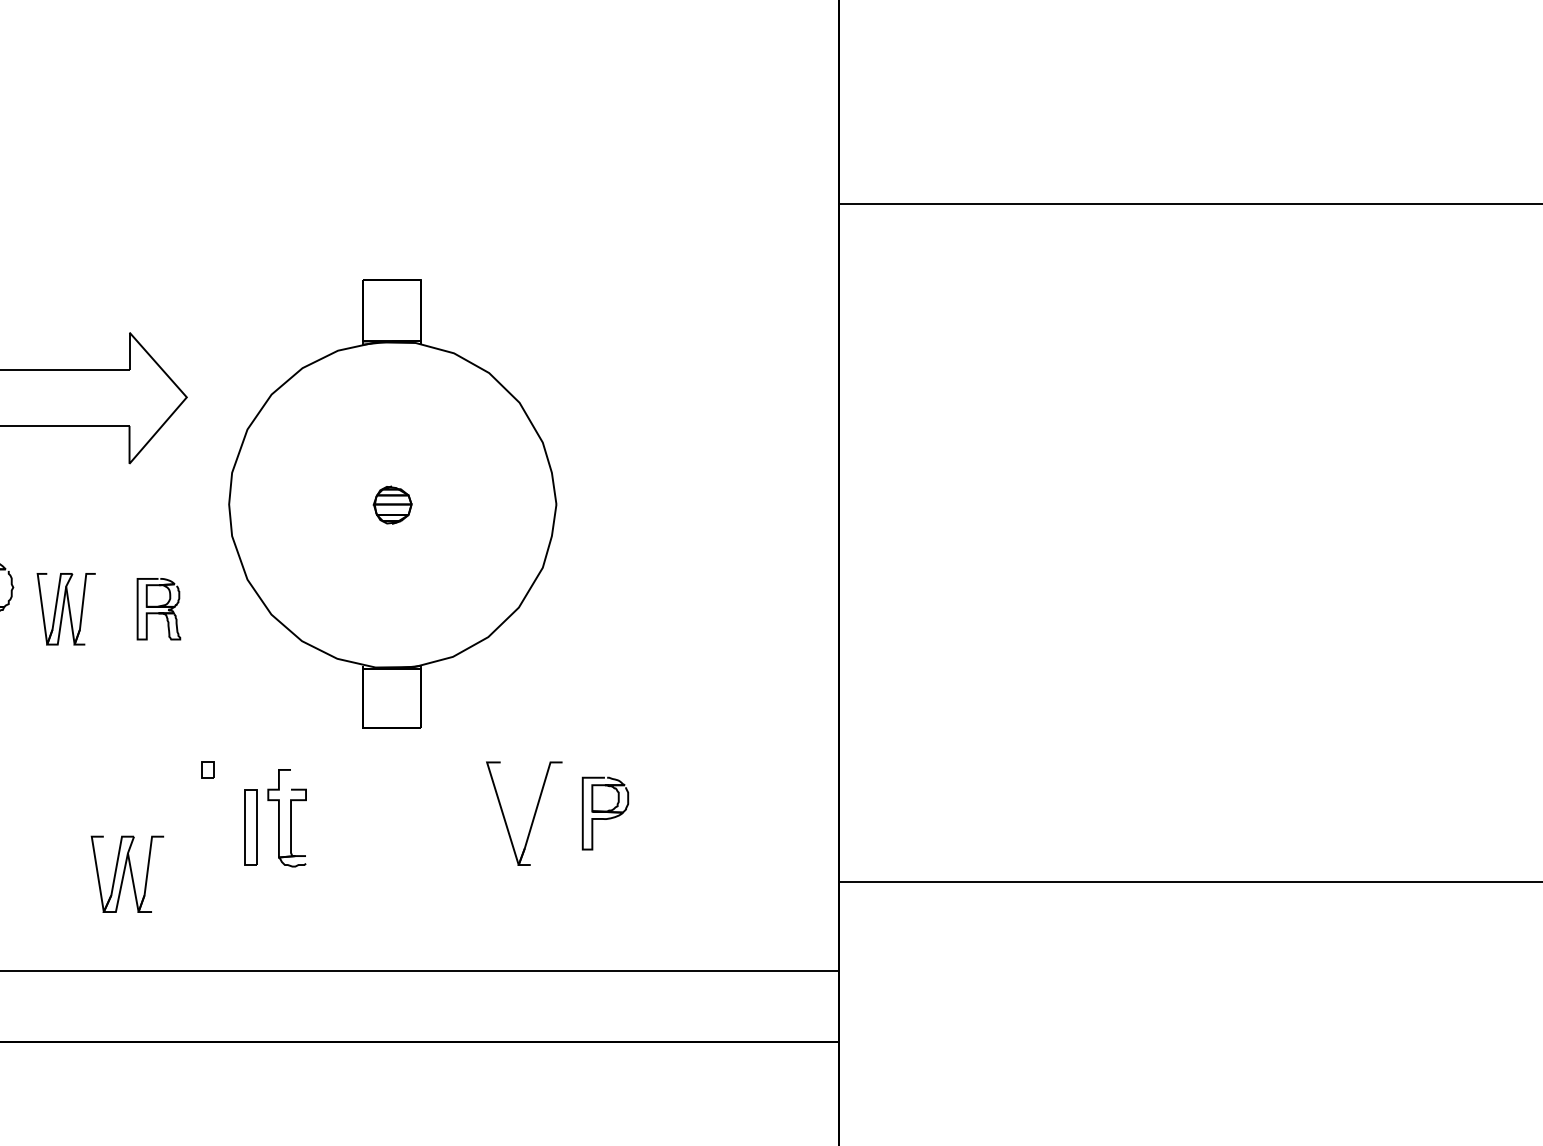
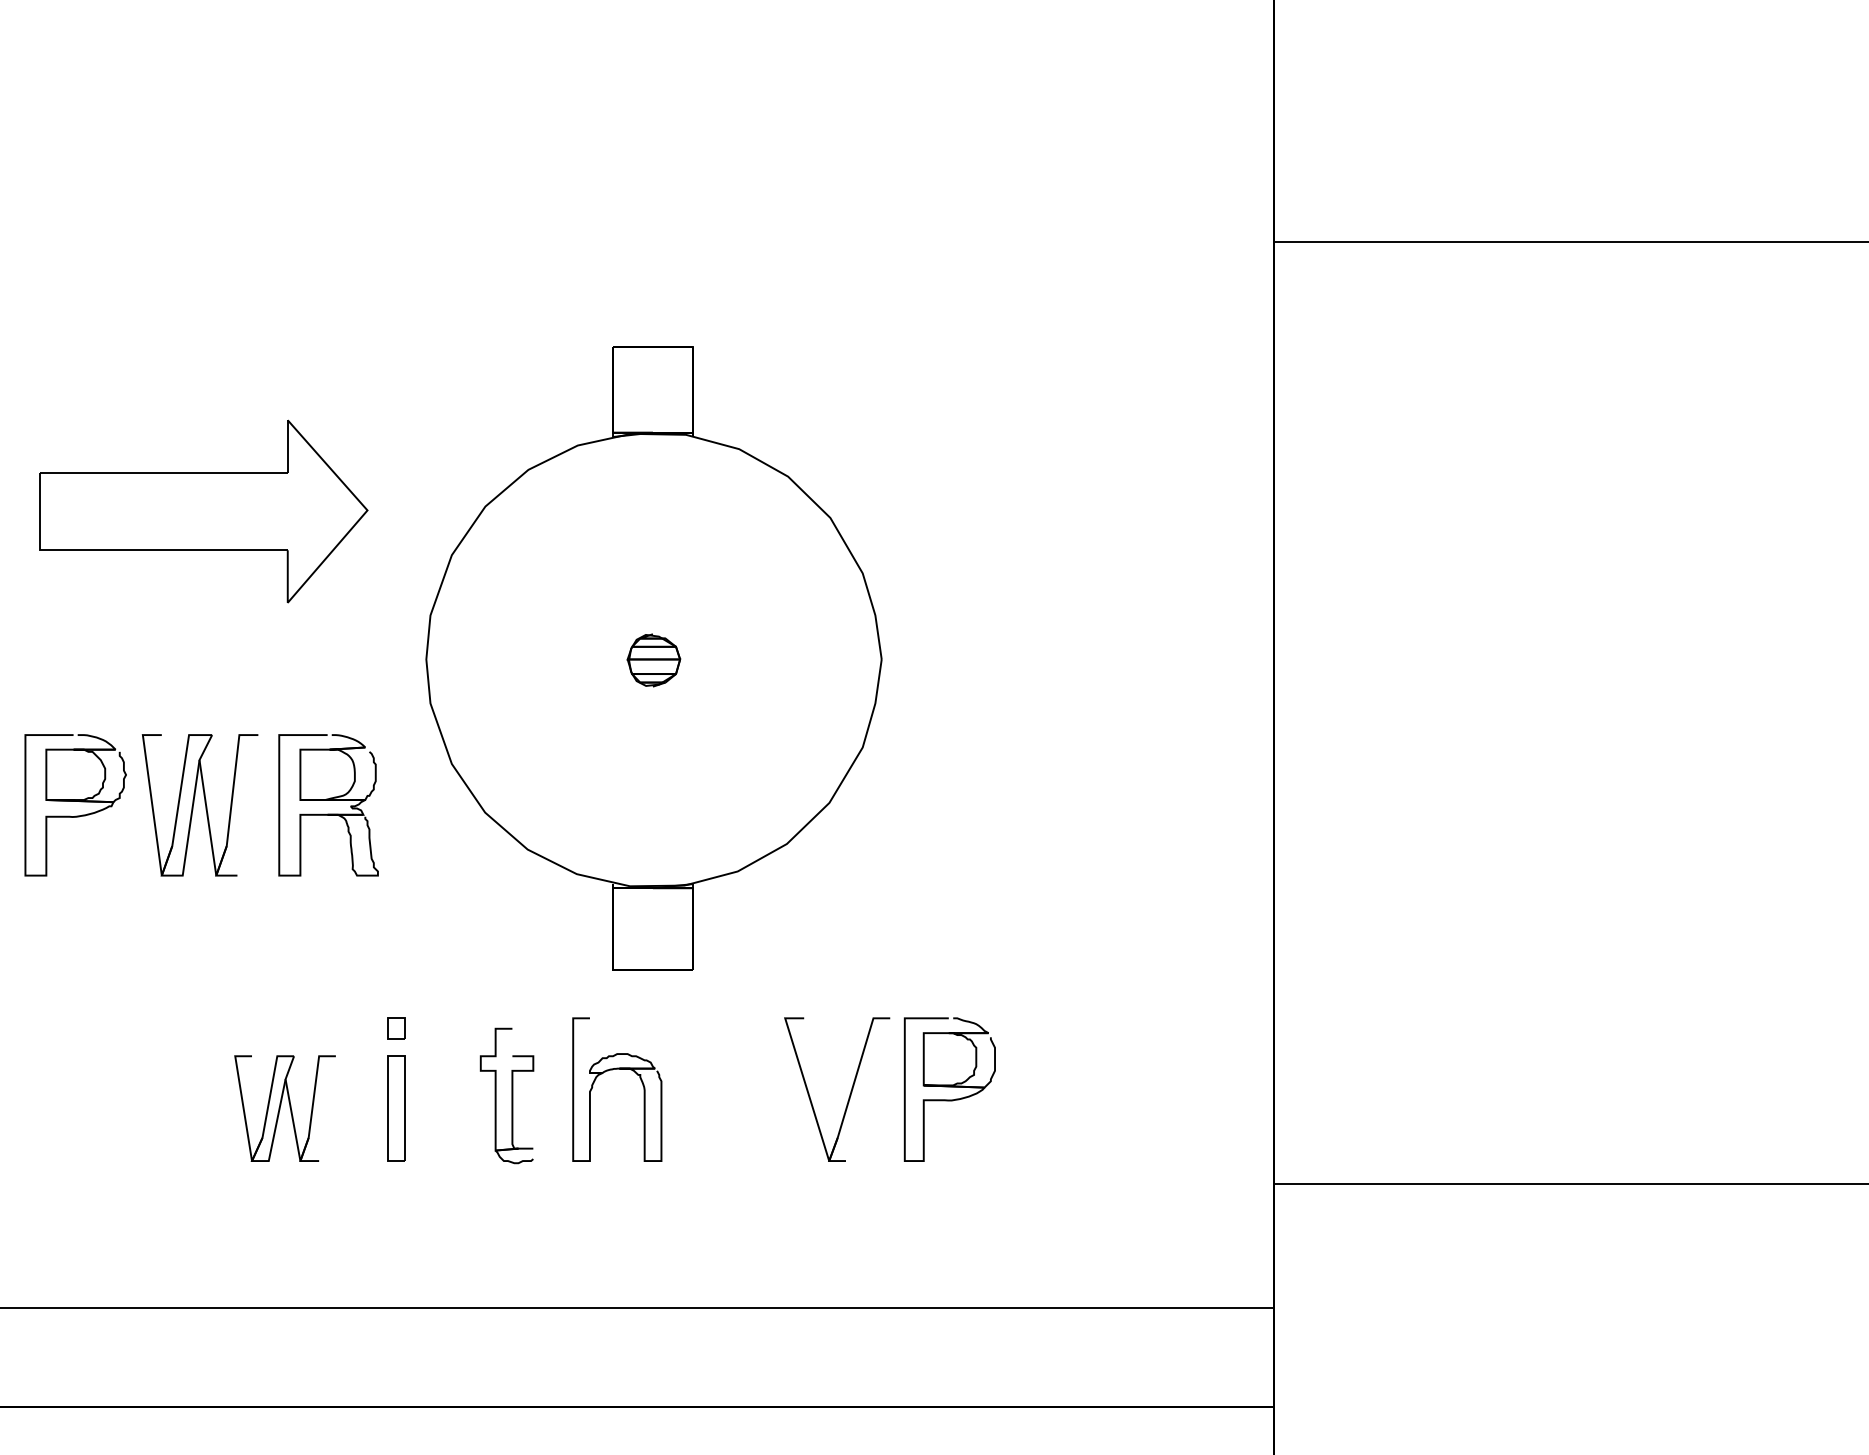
part: (66, 608) -> (200, 804), size x1.43
part: (158, 608) -> (328, 804), size x1.67
part: (362, 800) -> (611, 1071), added
part: (605, 813) -> (949, 1089), size x1.43
part: (250, 827) -> (396, 1108), moved
part: (127, 873) -> (284, 1107), moved

